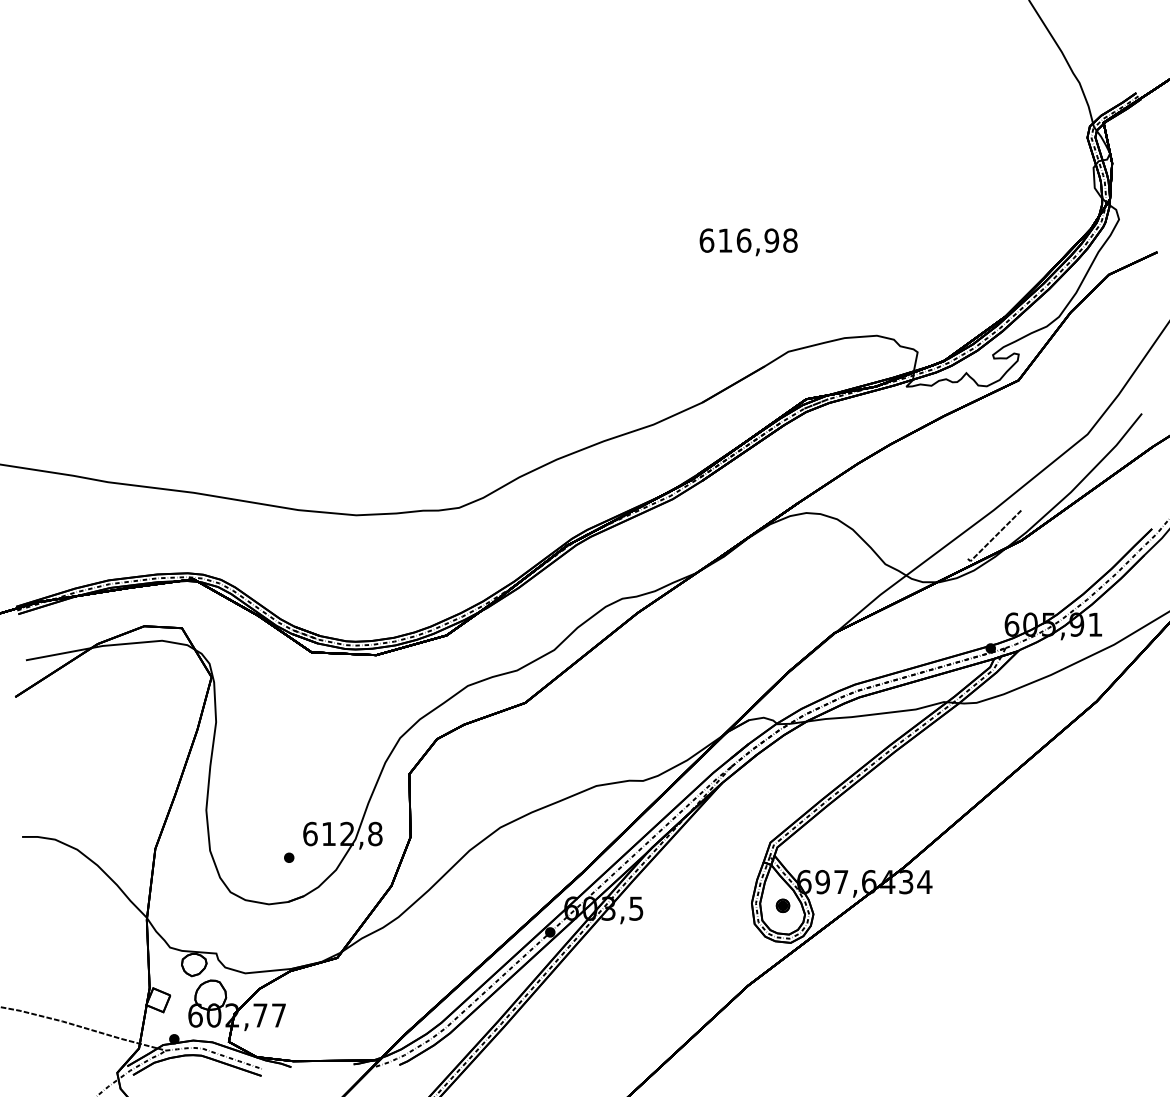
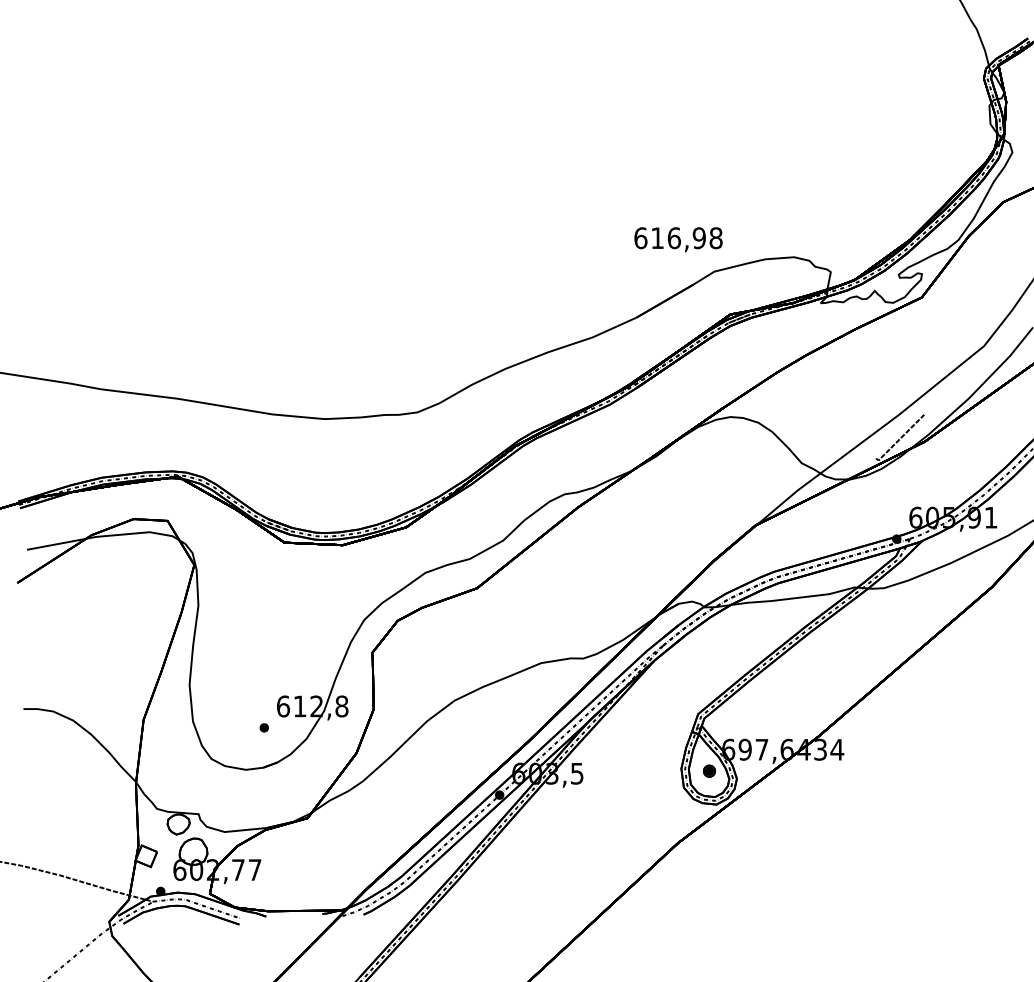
text: (748, 242) -> (678, 239), moved

